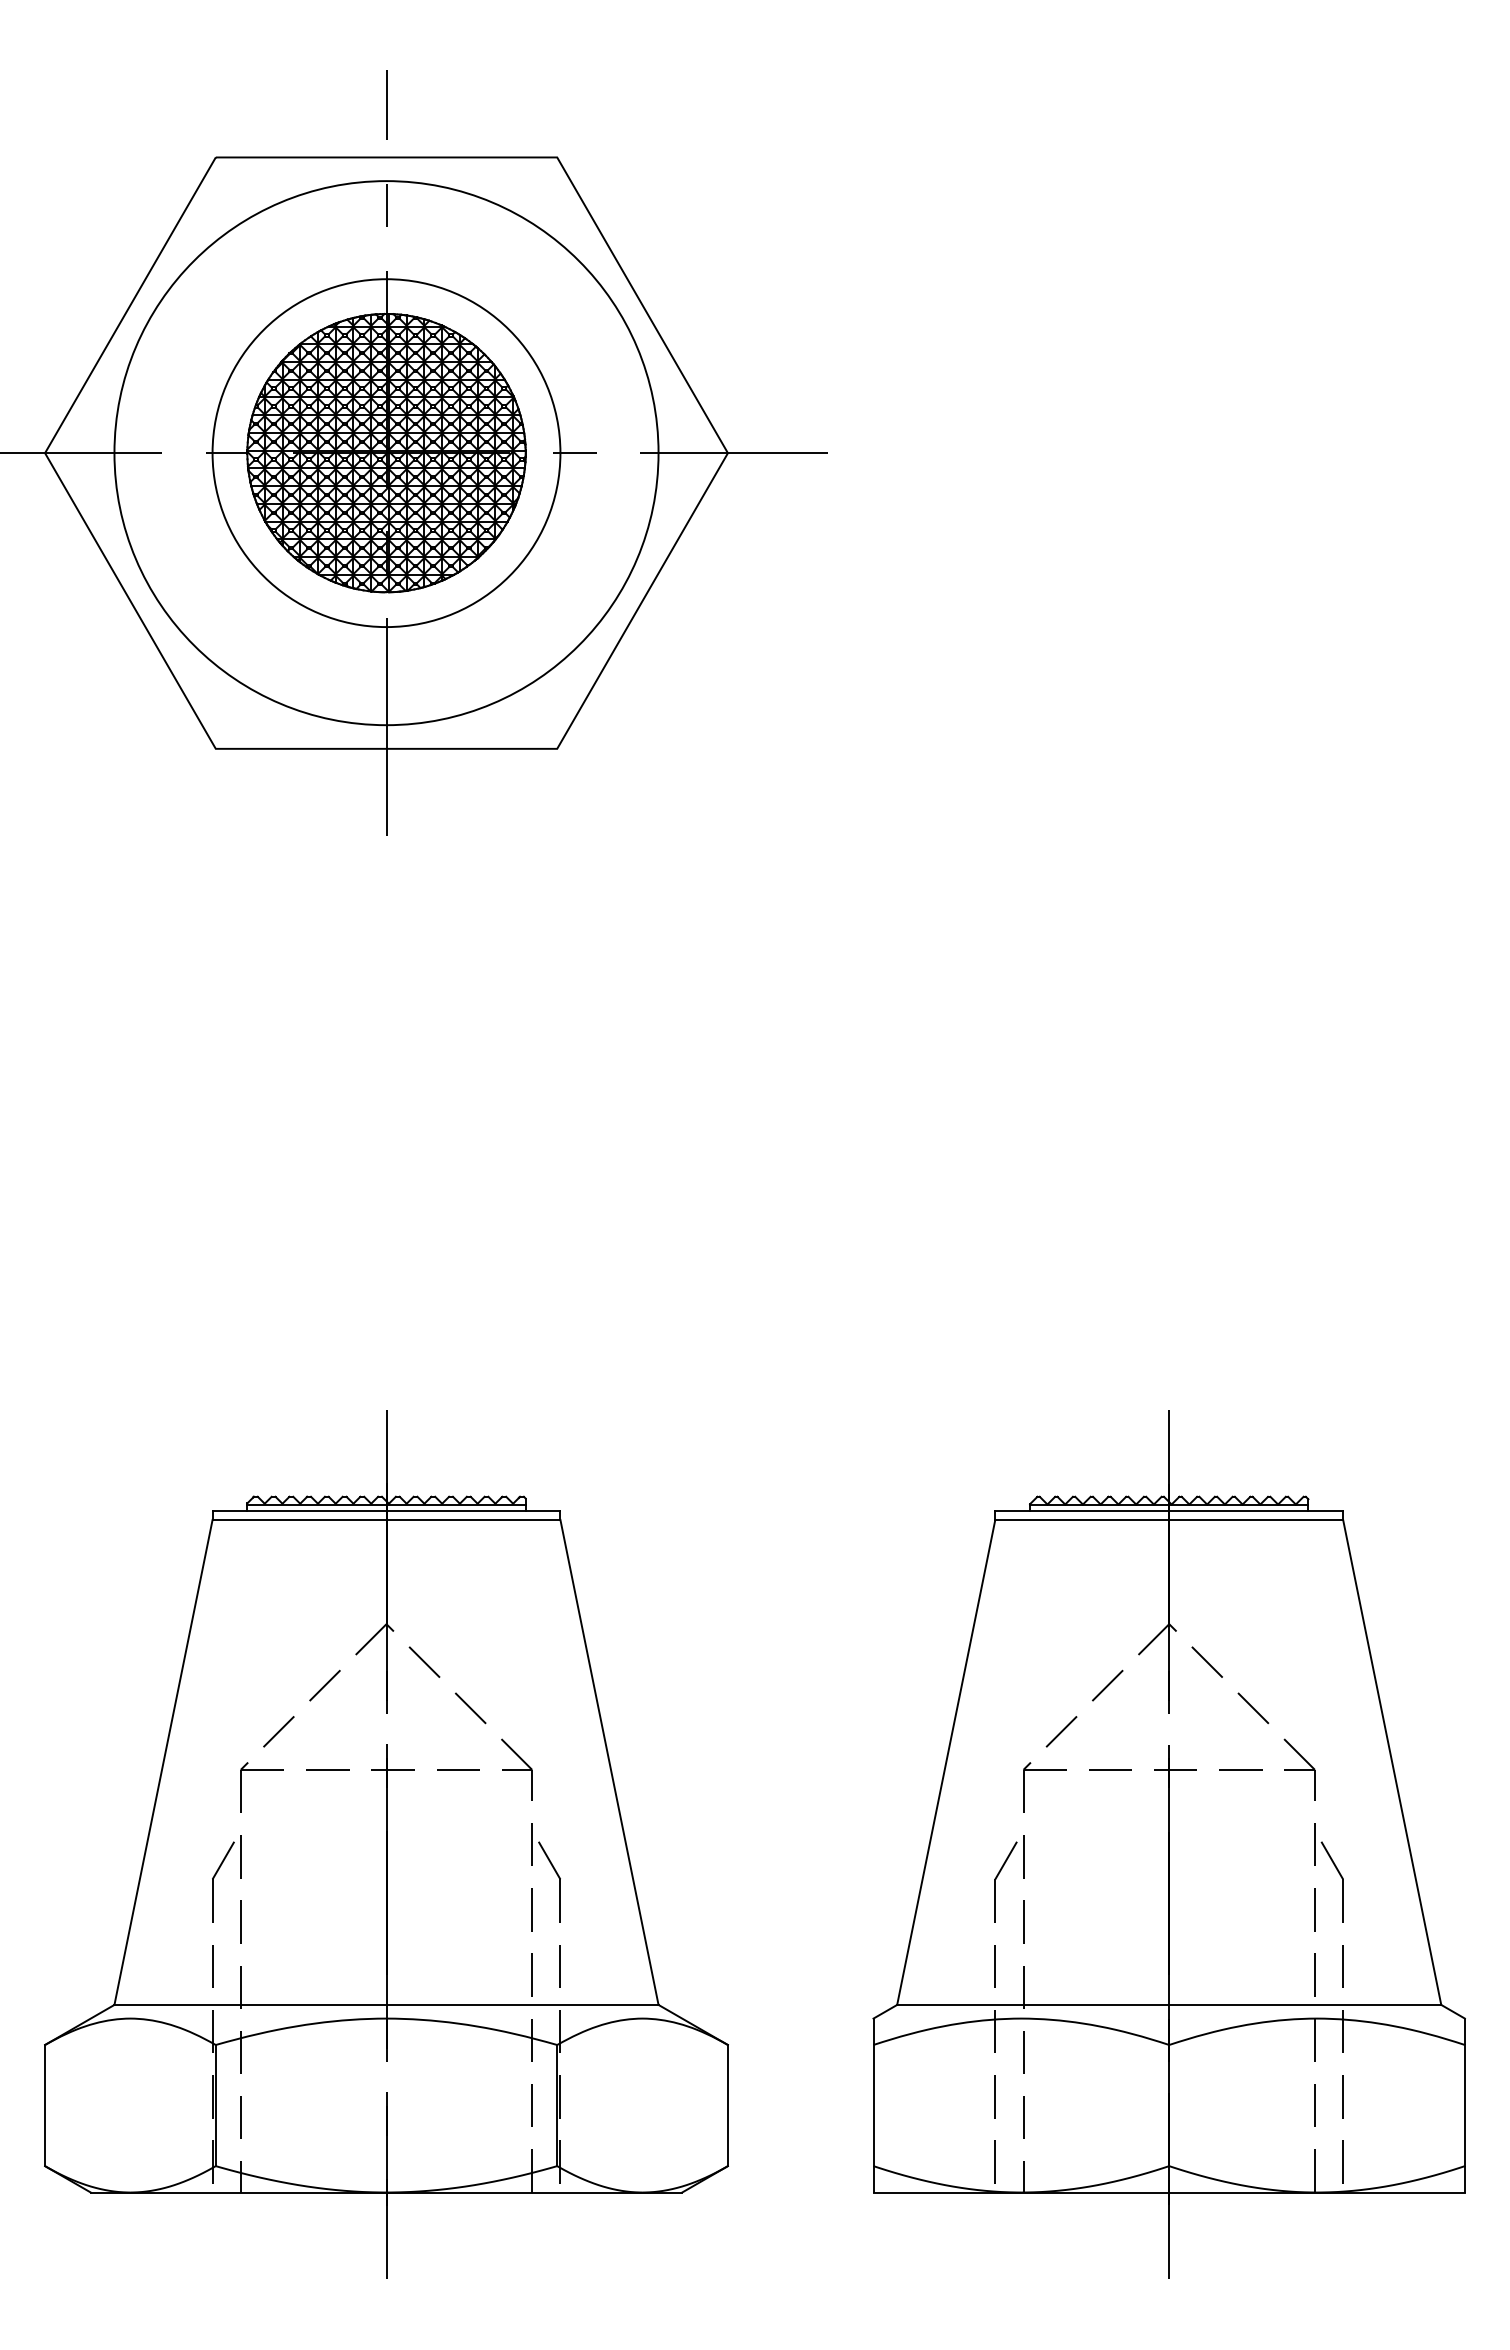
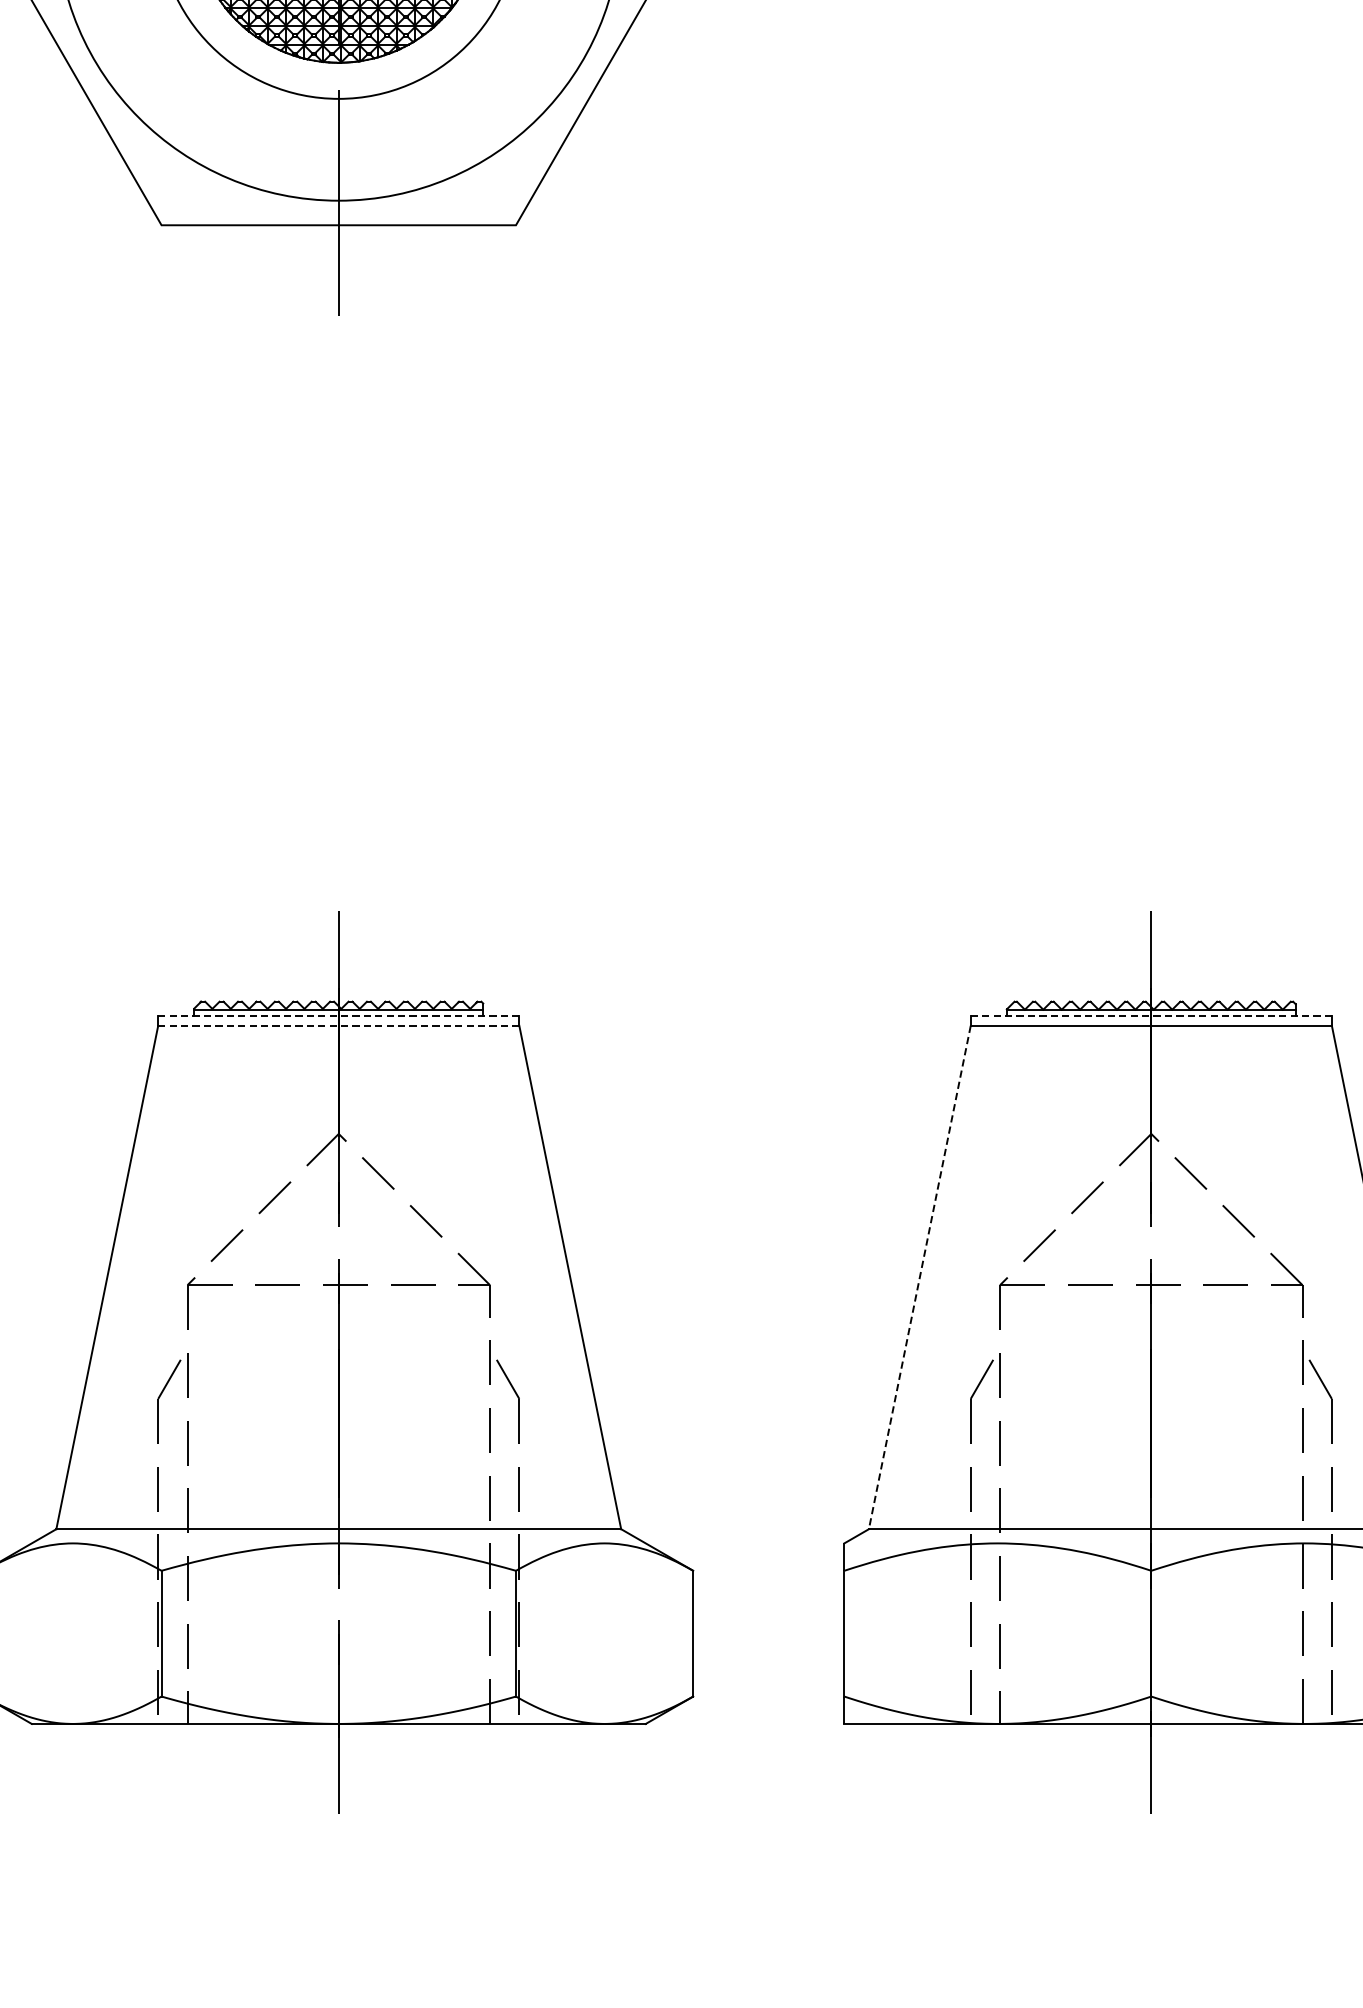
line: (386, 1510) -> (338, 1015), solid -> dashed
line: (1169, 1510) -> (1151, 1015), solid -> dashed
line: (386, 1519) -> (338, 1025), solid -> dashed
line: (946, 1762) -> (920, 1277), solid -> dashed

